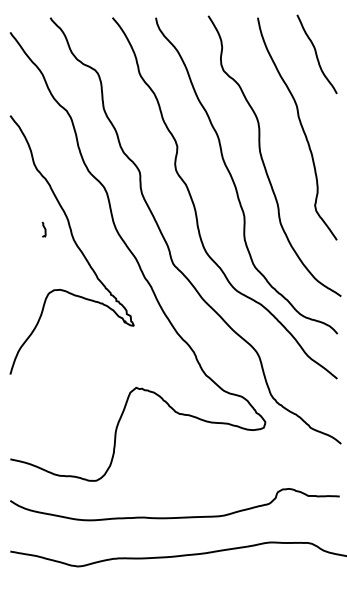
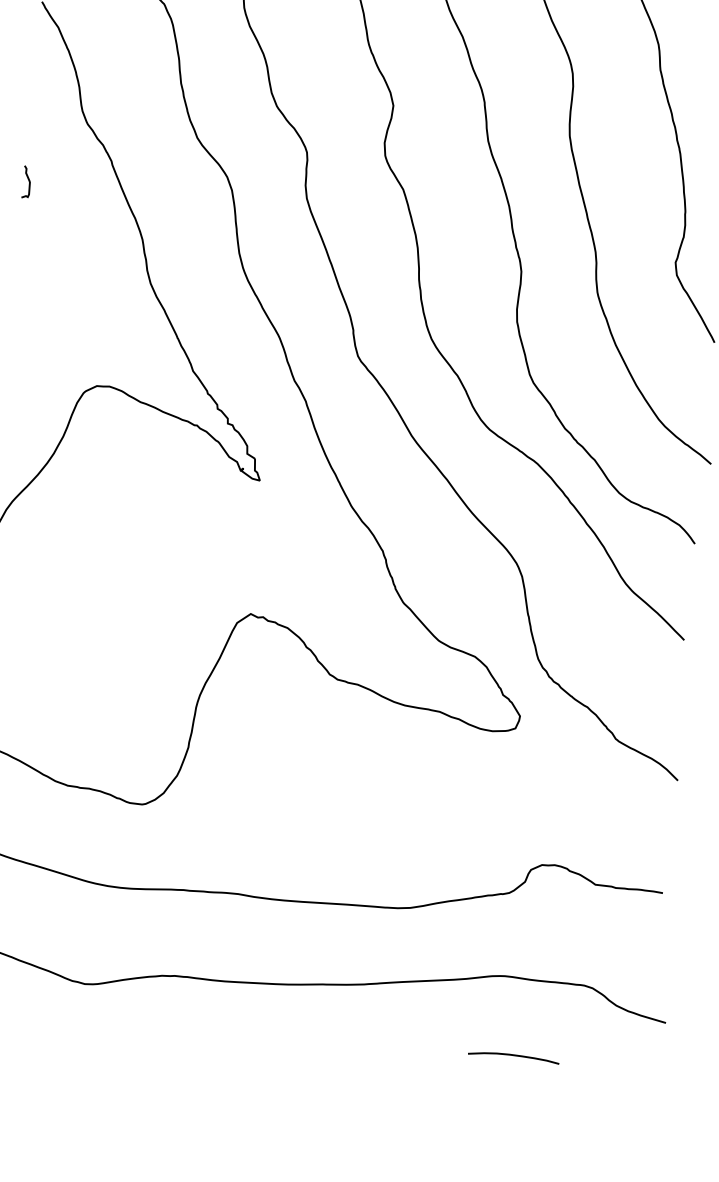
curve: (43, 228) -> (25, 179), moved
curve: (278, 579) -> (512, 1057), added

